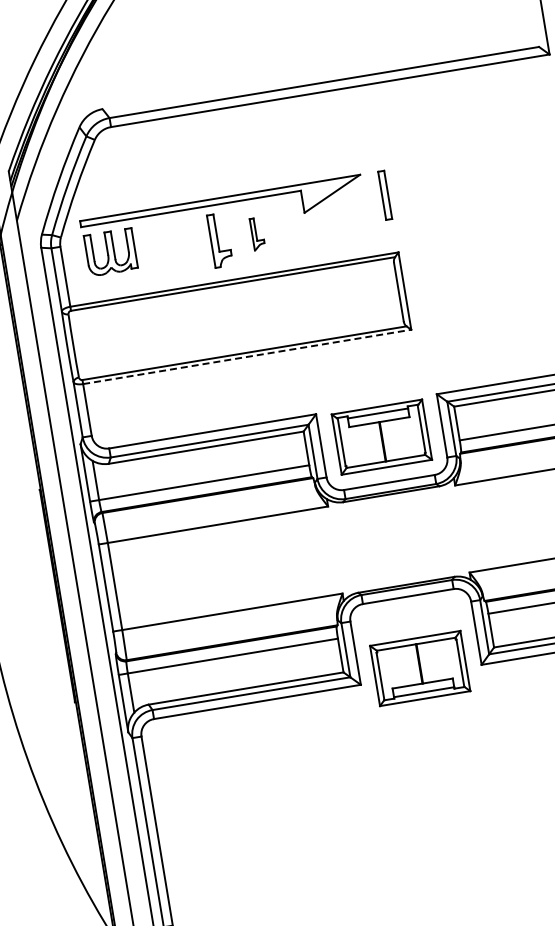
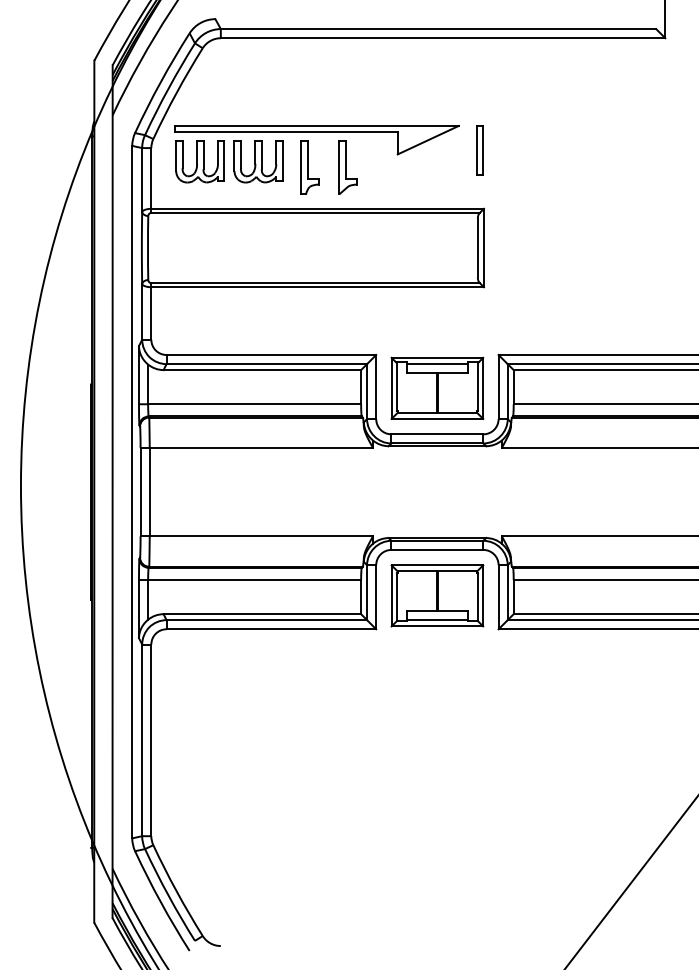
part: (257, 233) -> (347, 167), size x1.67
part: (168, 242) -> (258, 161), added
line: (248, 357) -> (318, 287), dashed -> solid
part: (420, 668) -> (437, 595), moved

